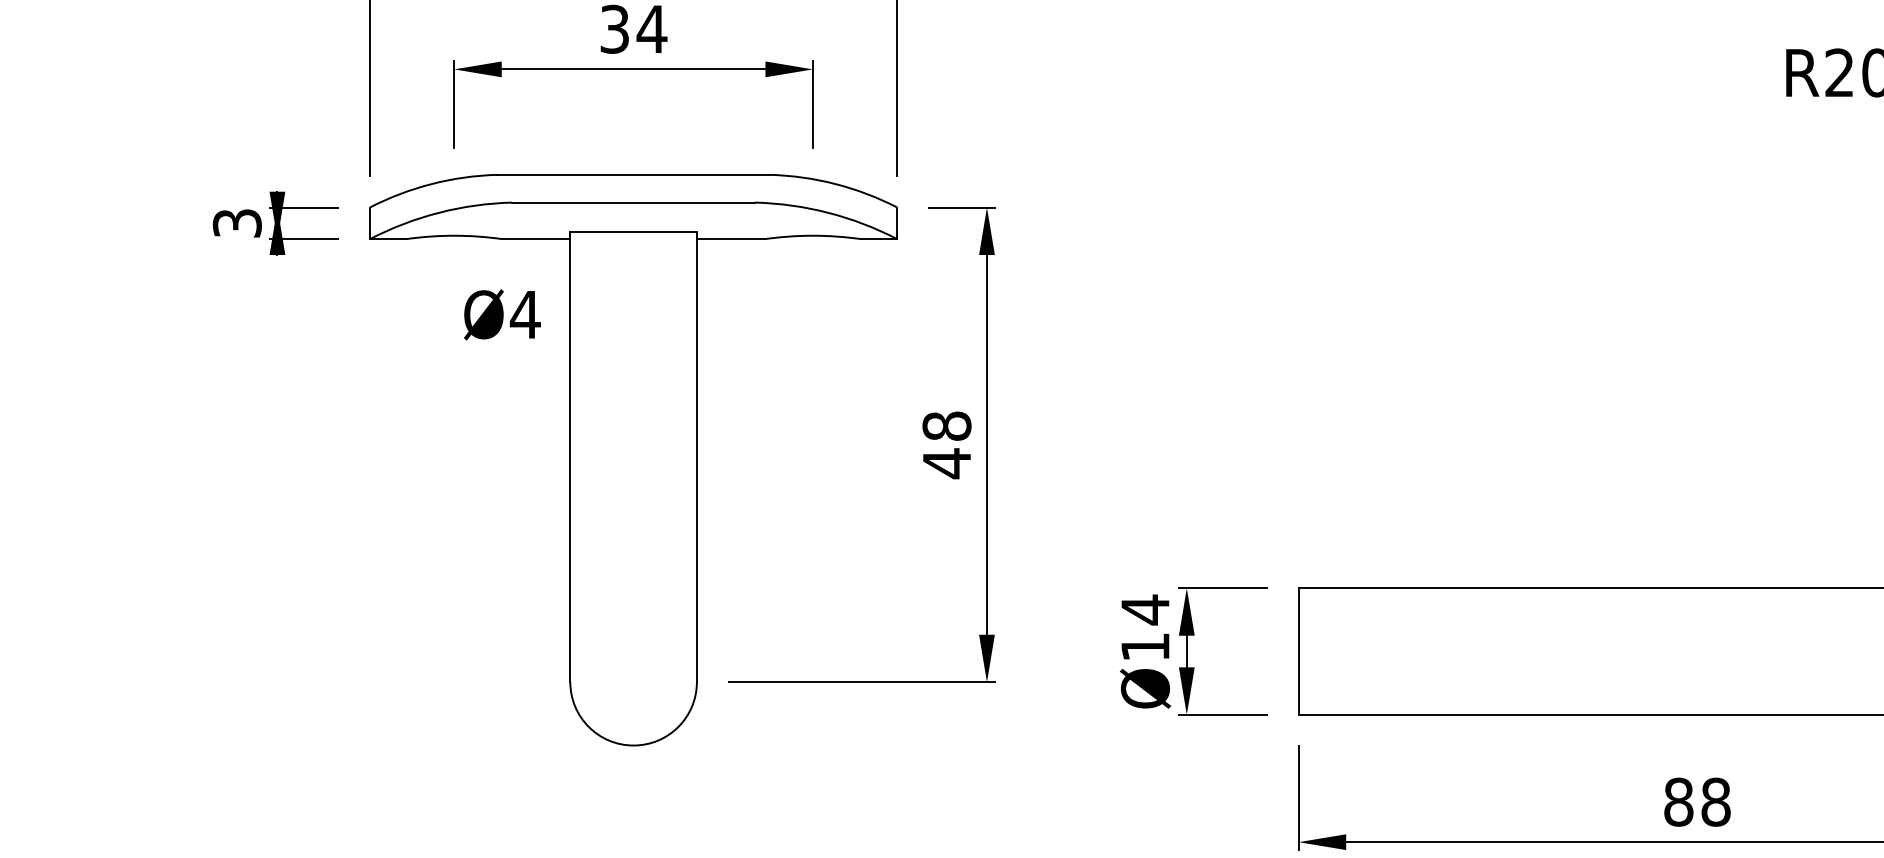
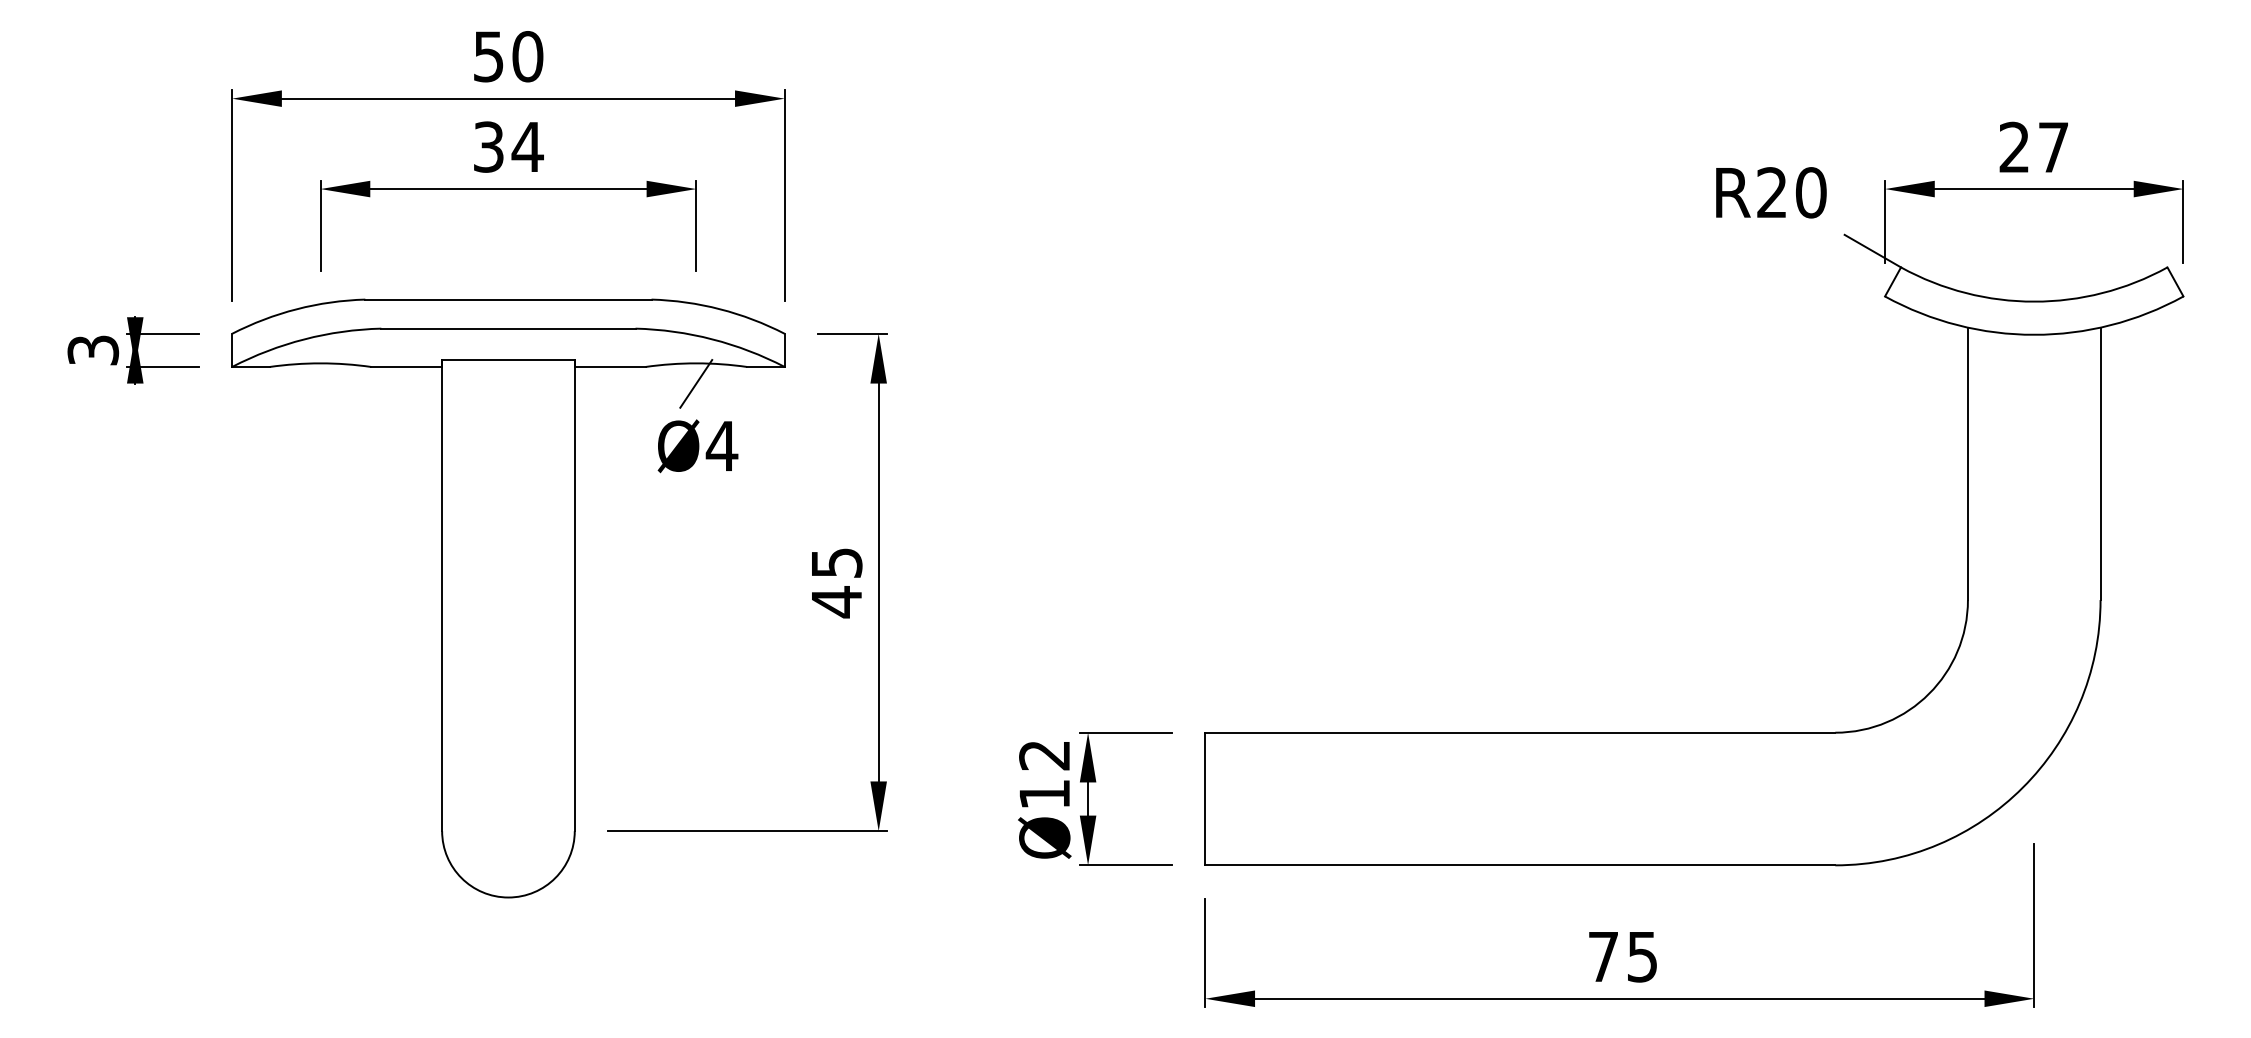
line: (813, 254) -> (696, 383), added
text: (501, 315) -> (697, 446), moved
text: (946, 425) -> (836, 562), 48 -> 45
text: (1145, 609) -> (1044, 755), Ø14 -> Ø12
text: (1696, 801) -> (1622, 956), 88 -> 75

